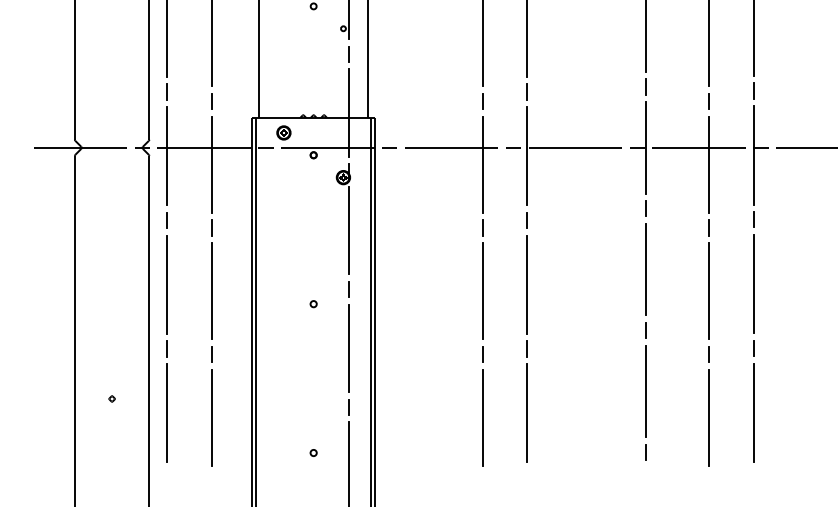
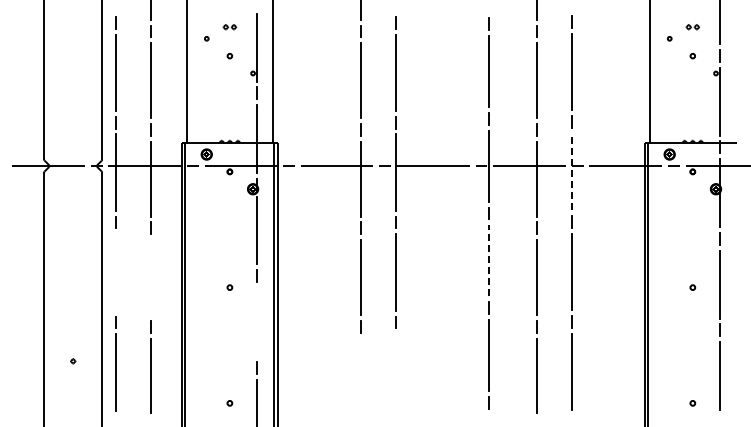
line: (753, 154) -> (571, 171), solid -> dashed
line: (646, 269) -> (488, 260), solid -> dashed
line: (166, 284) -> (115, 272), removed
line: (211, 291) -> (150, 277), removed
line: (349, 347) -> (257, 321), removed
line: (527, 413) -> (396, 372), removed
line: (482, 417) -> (361, 375), removed

